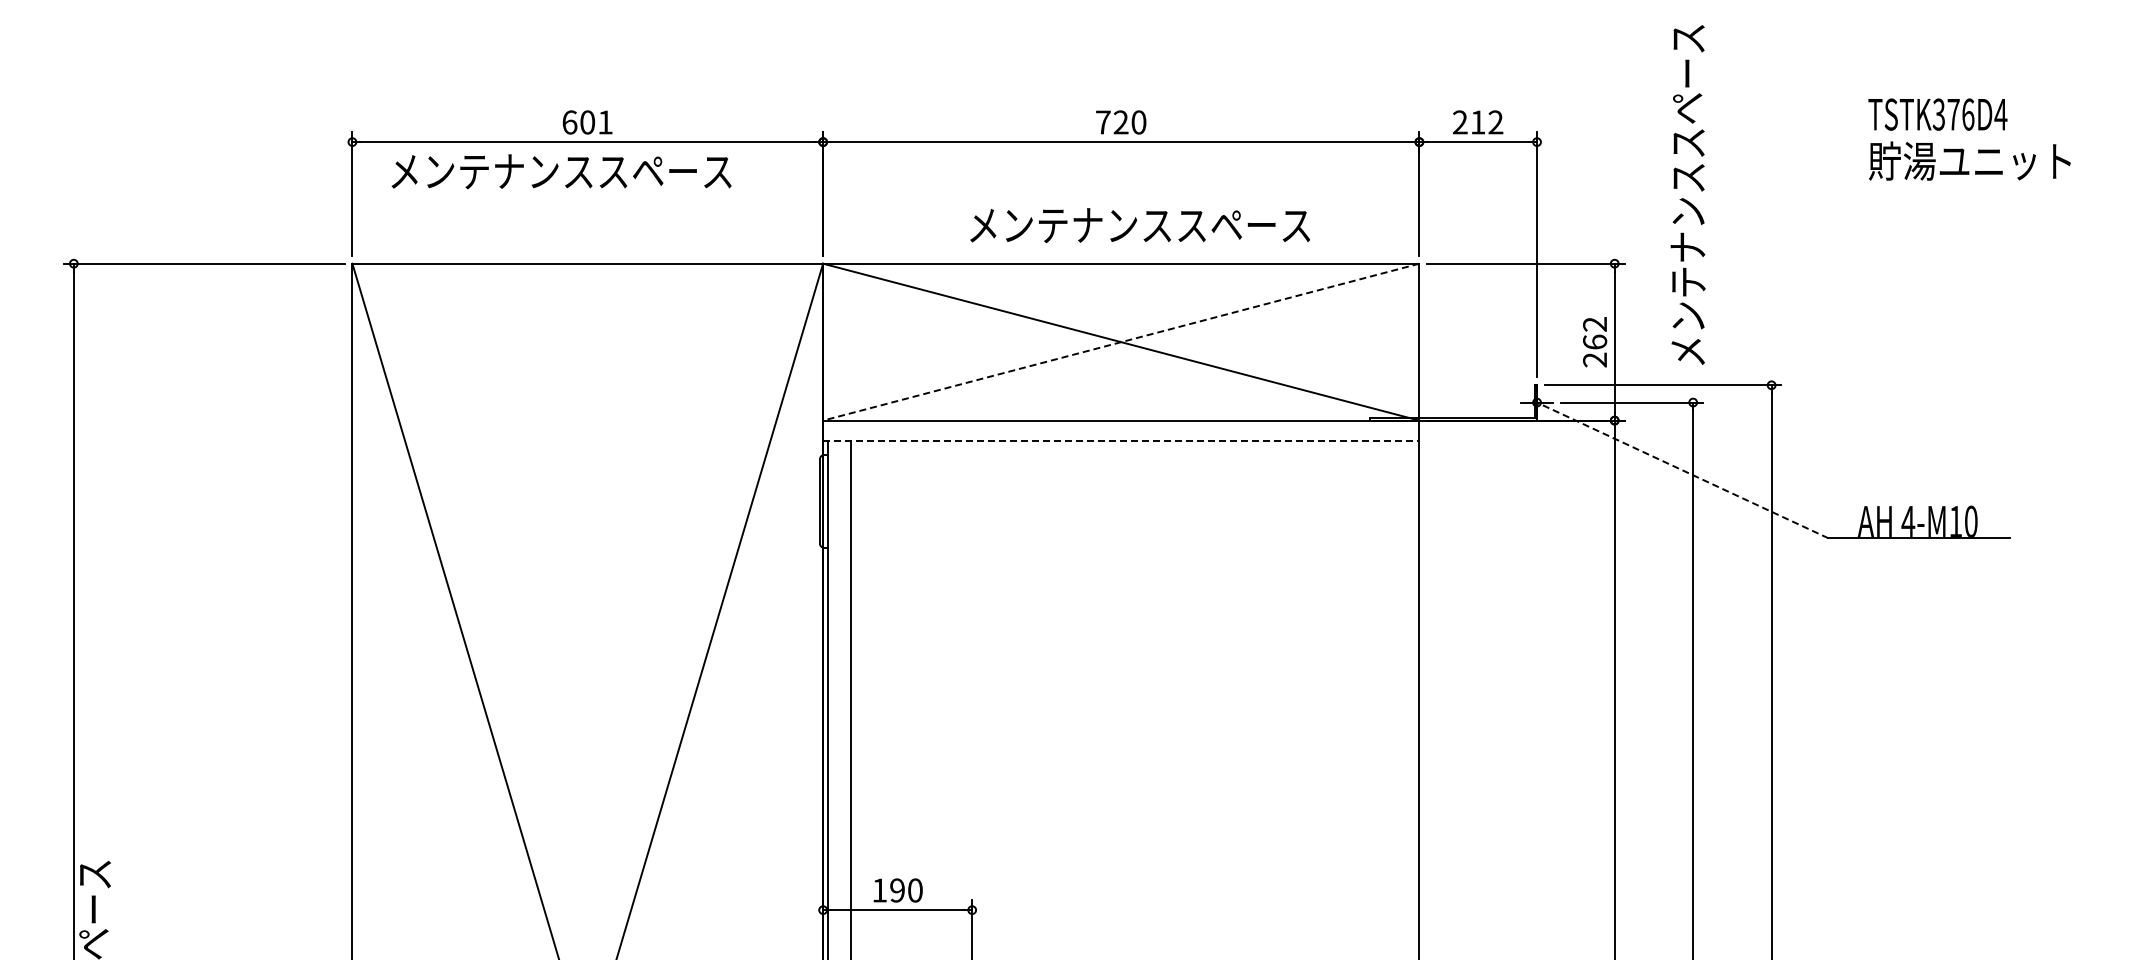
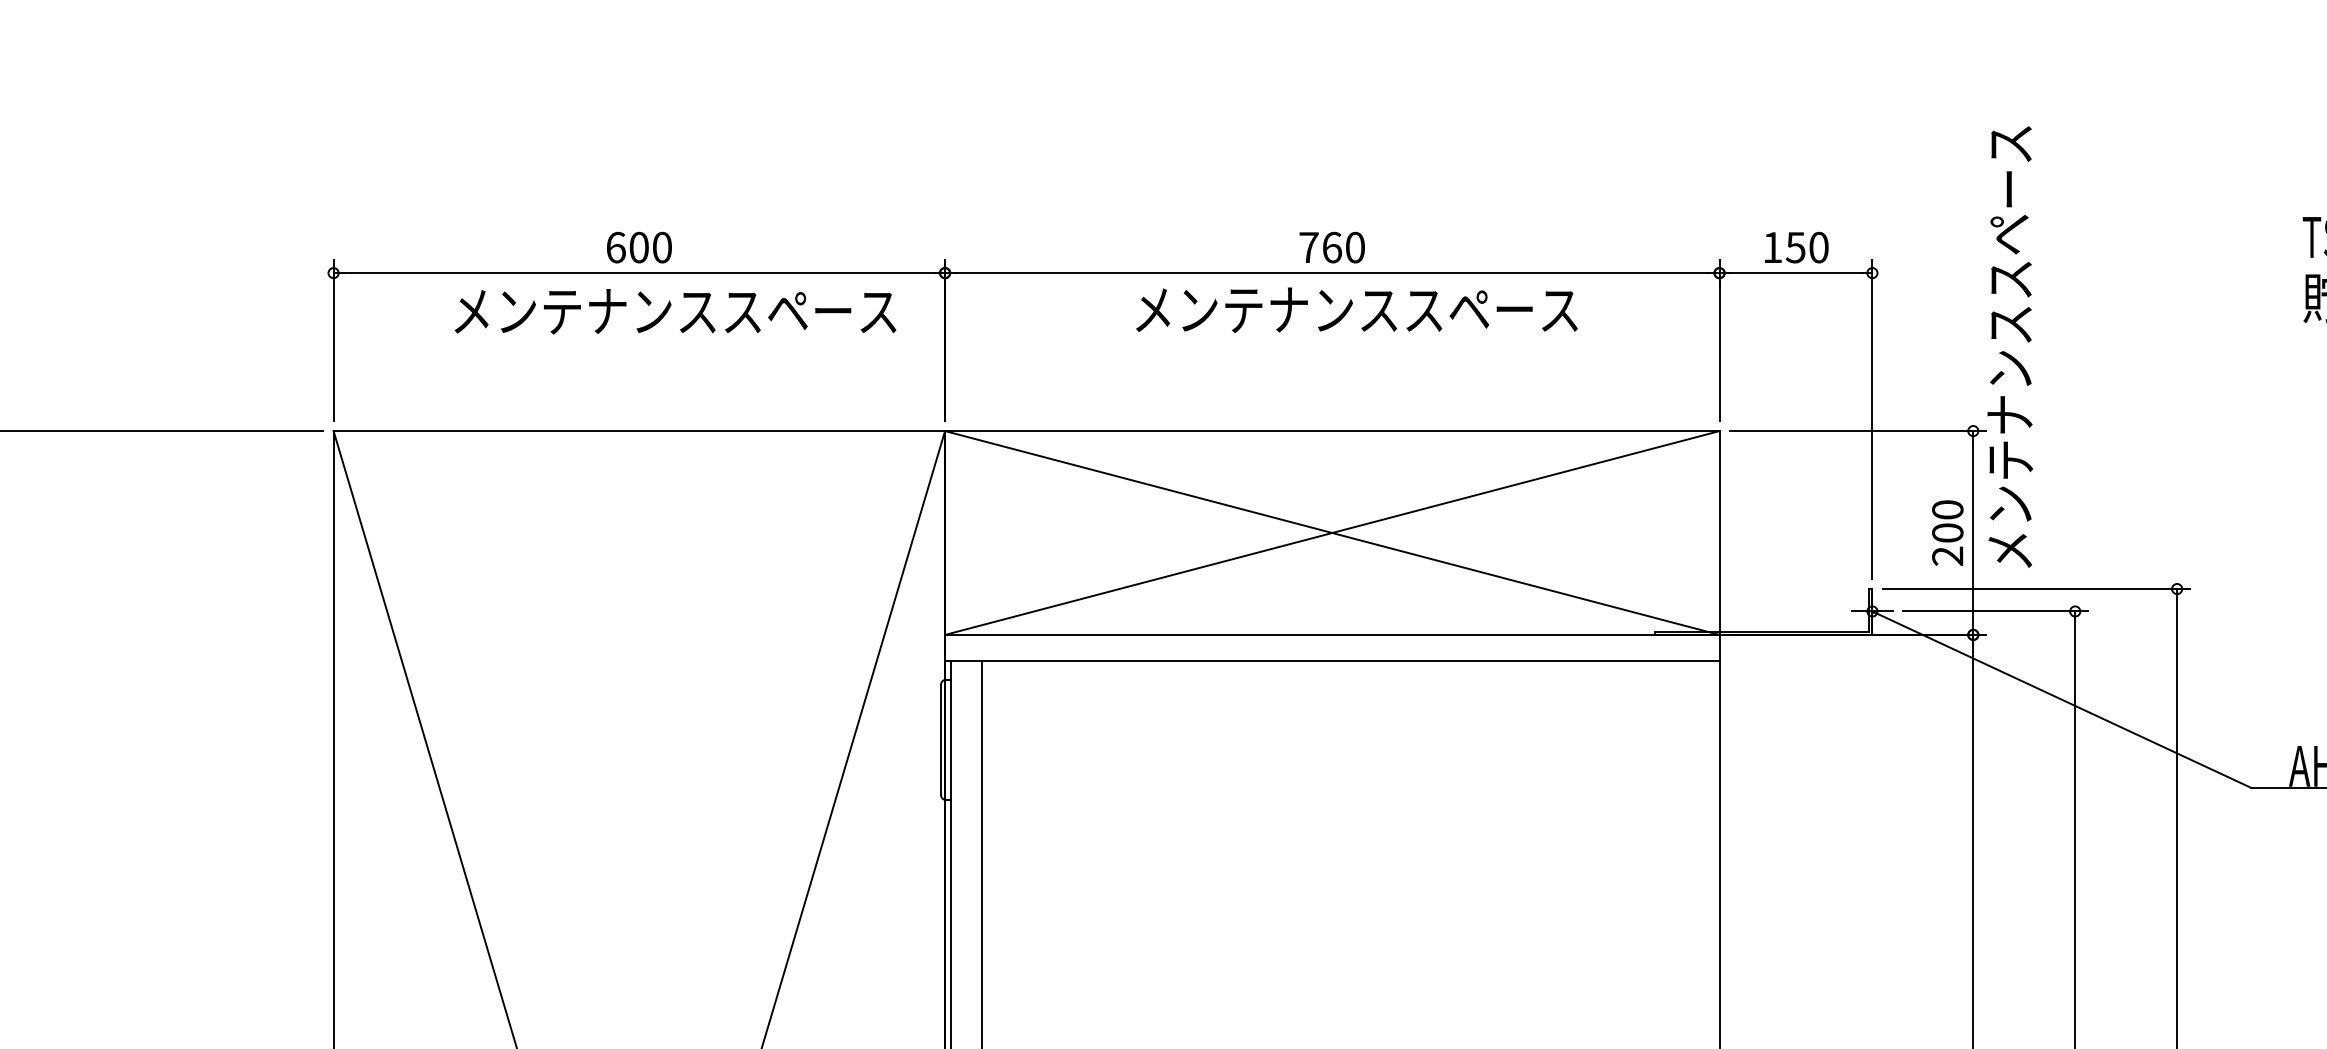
text: (605, 122) -> (662, 247), 601 -> 600
text: (1120, 122) -> (1331, 247), 720 -> 760
text: (1477, 122) -> (1795, 247), 212 -> 150
text: (561, 171) -> (675, 311), moved
text: (1687, 194) -> (2009, 346), moved
text: (1140, 225) -> (1357, 310), moved
text: (1595, 333) -> (1948, 521), 262 -> 200
line: (1120, 342) -> (1331, 533), dashed -> solid
line: (1121, 441) -> (1332, 662), dashed -> solid
line: (1682, 470) -> (2061, 699), dashed -> solid

